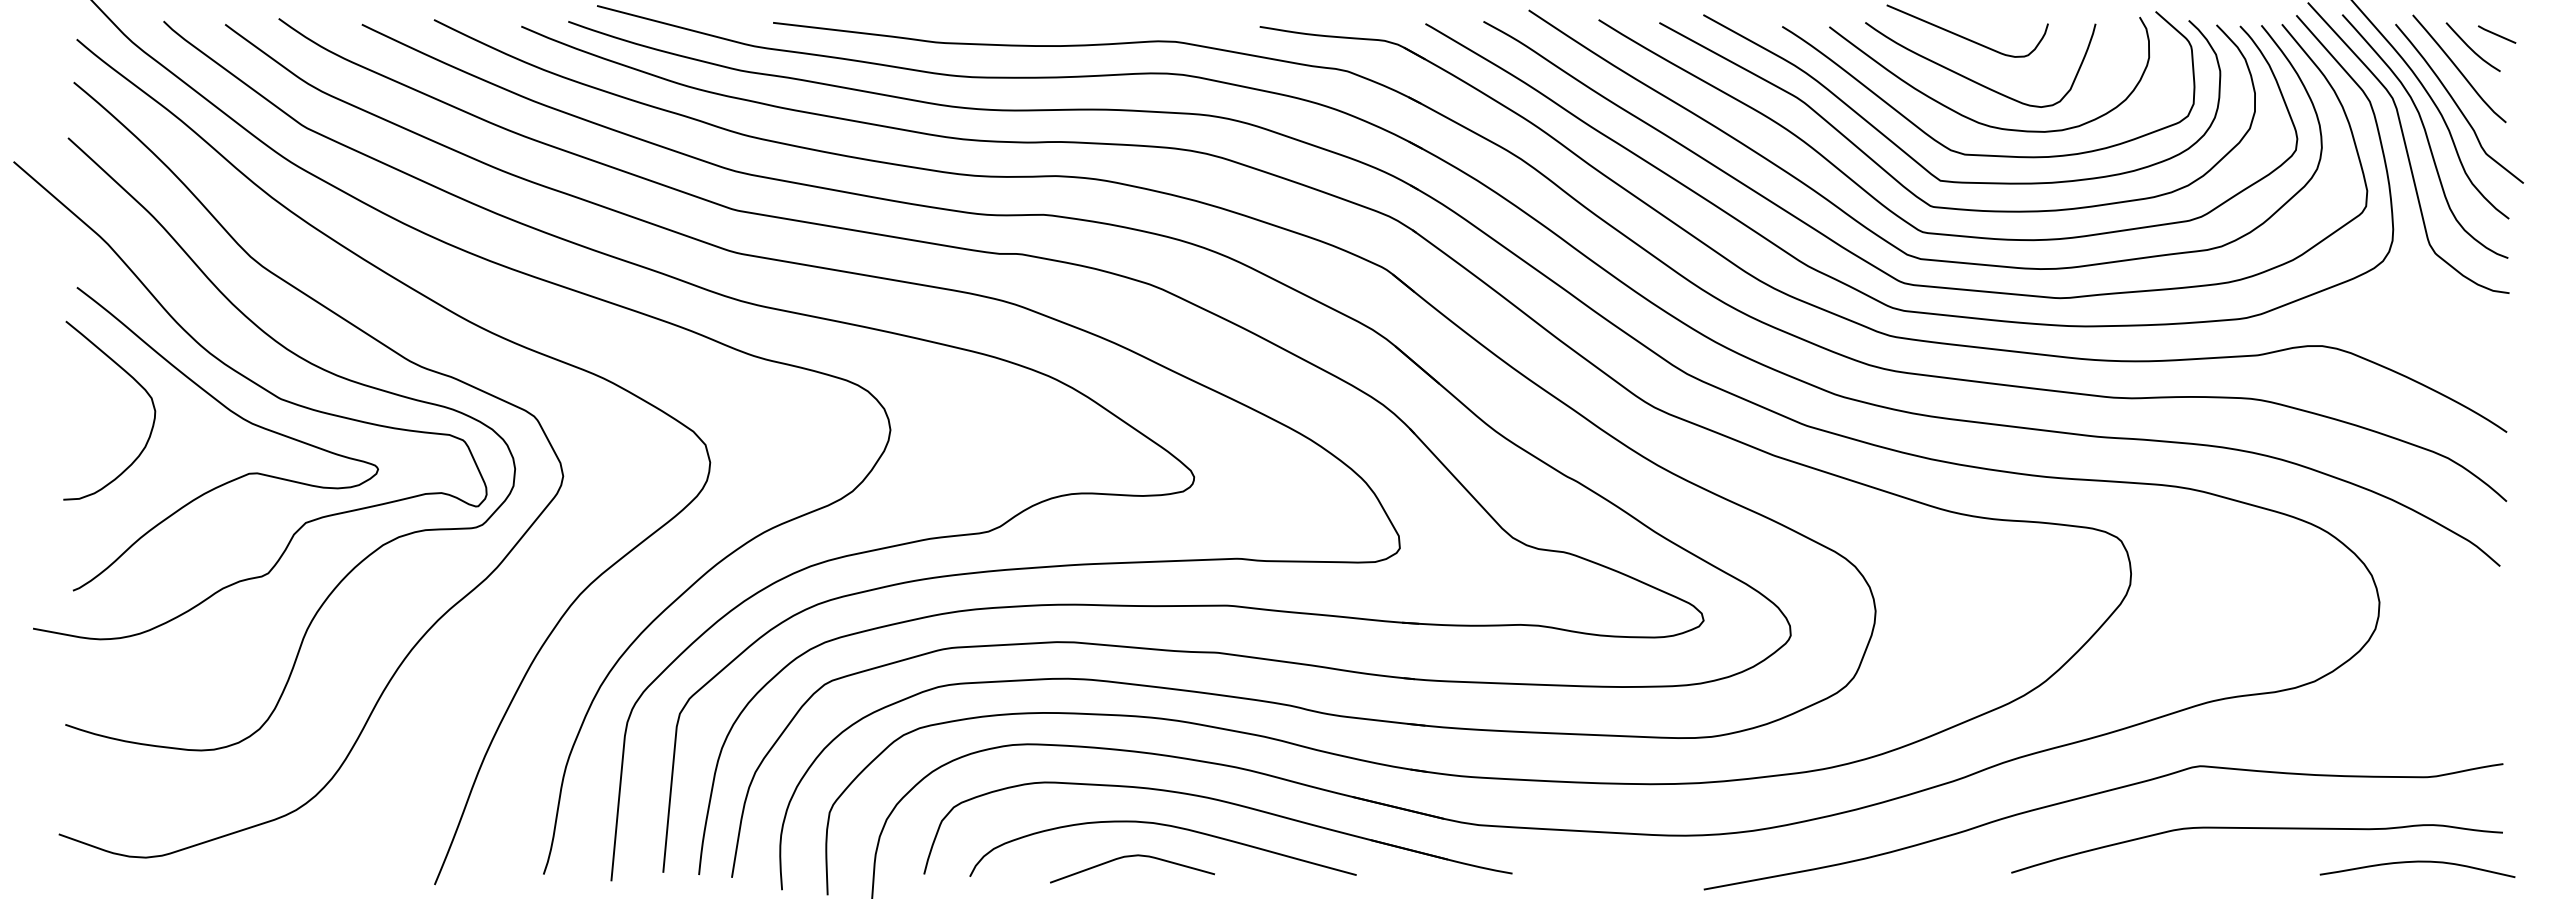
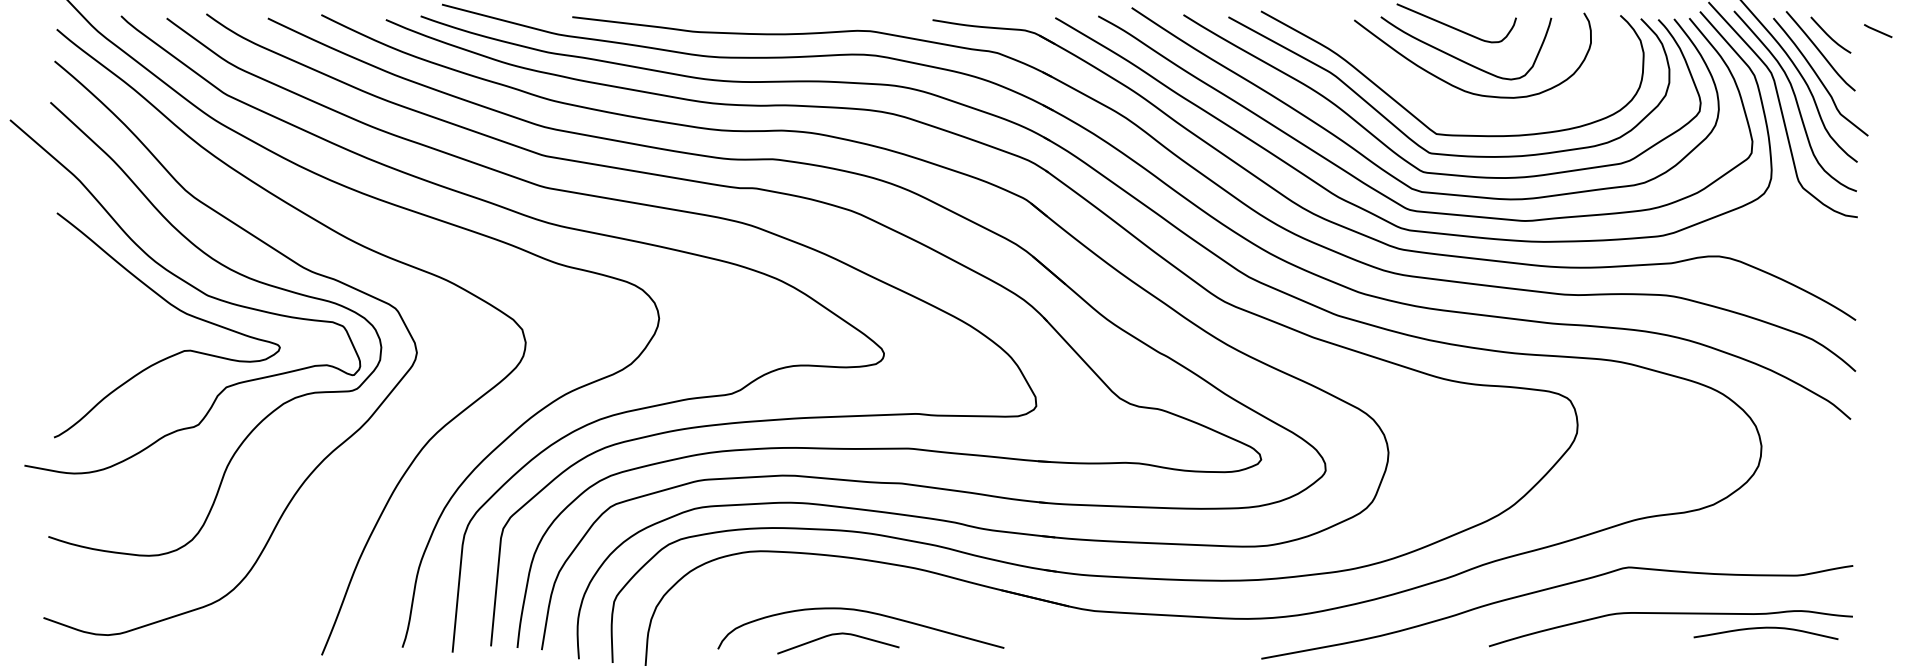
line: (2497, 34) -> (1878, 30), moved
curve: (1988, 154) -> (1472, 114), removed
curve: (136, 382) -> (101, 283), removed
part: (1222, 802) -> (905, 594), removed
curve: (2417, 862) -> (1765, 628), moved

